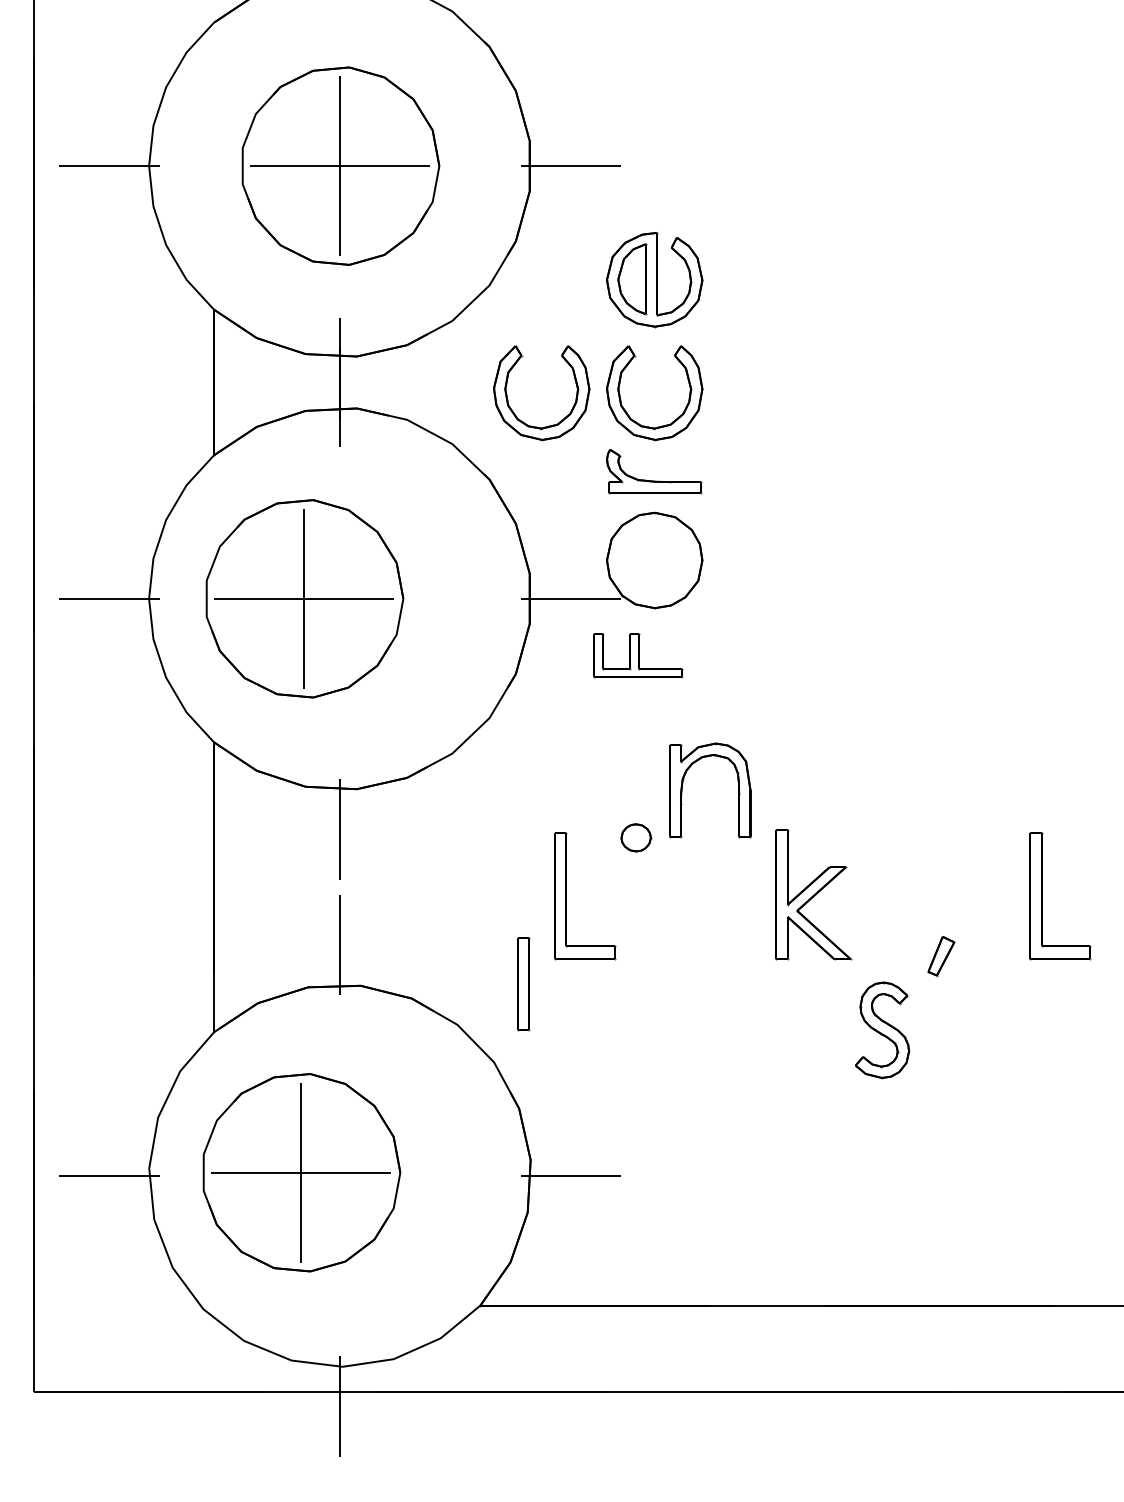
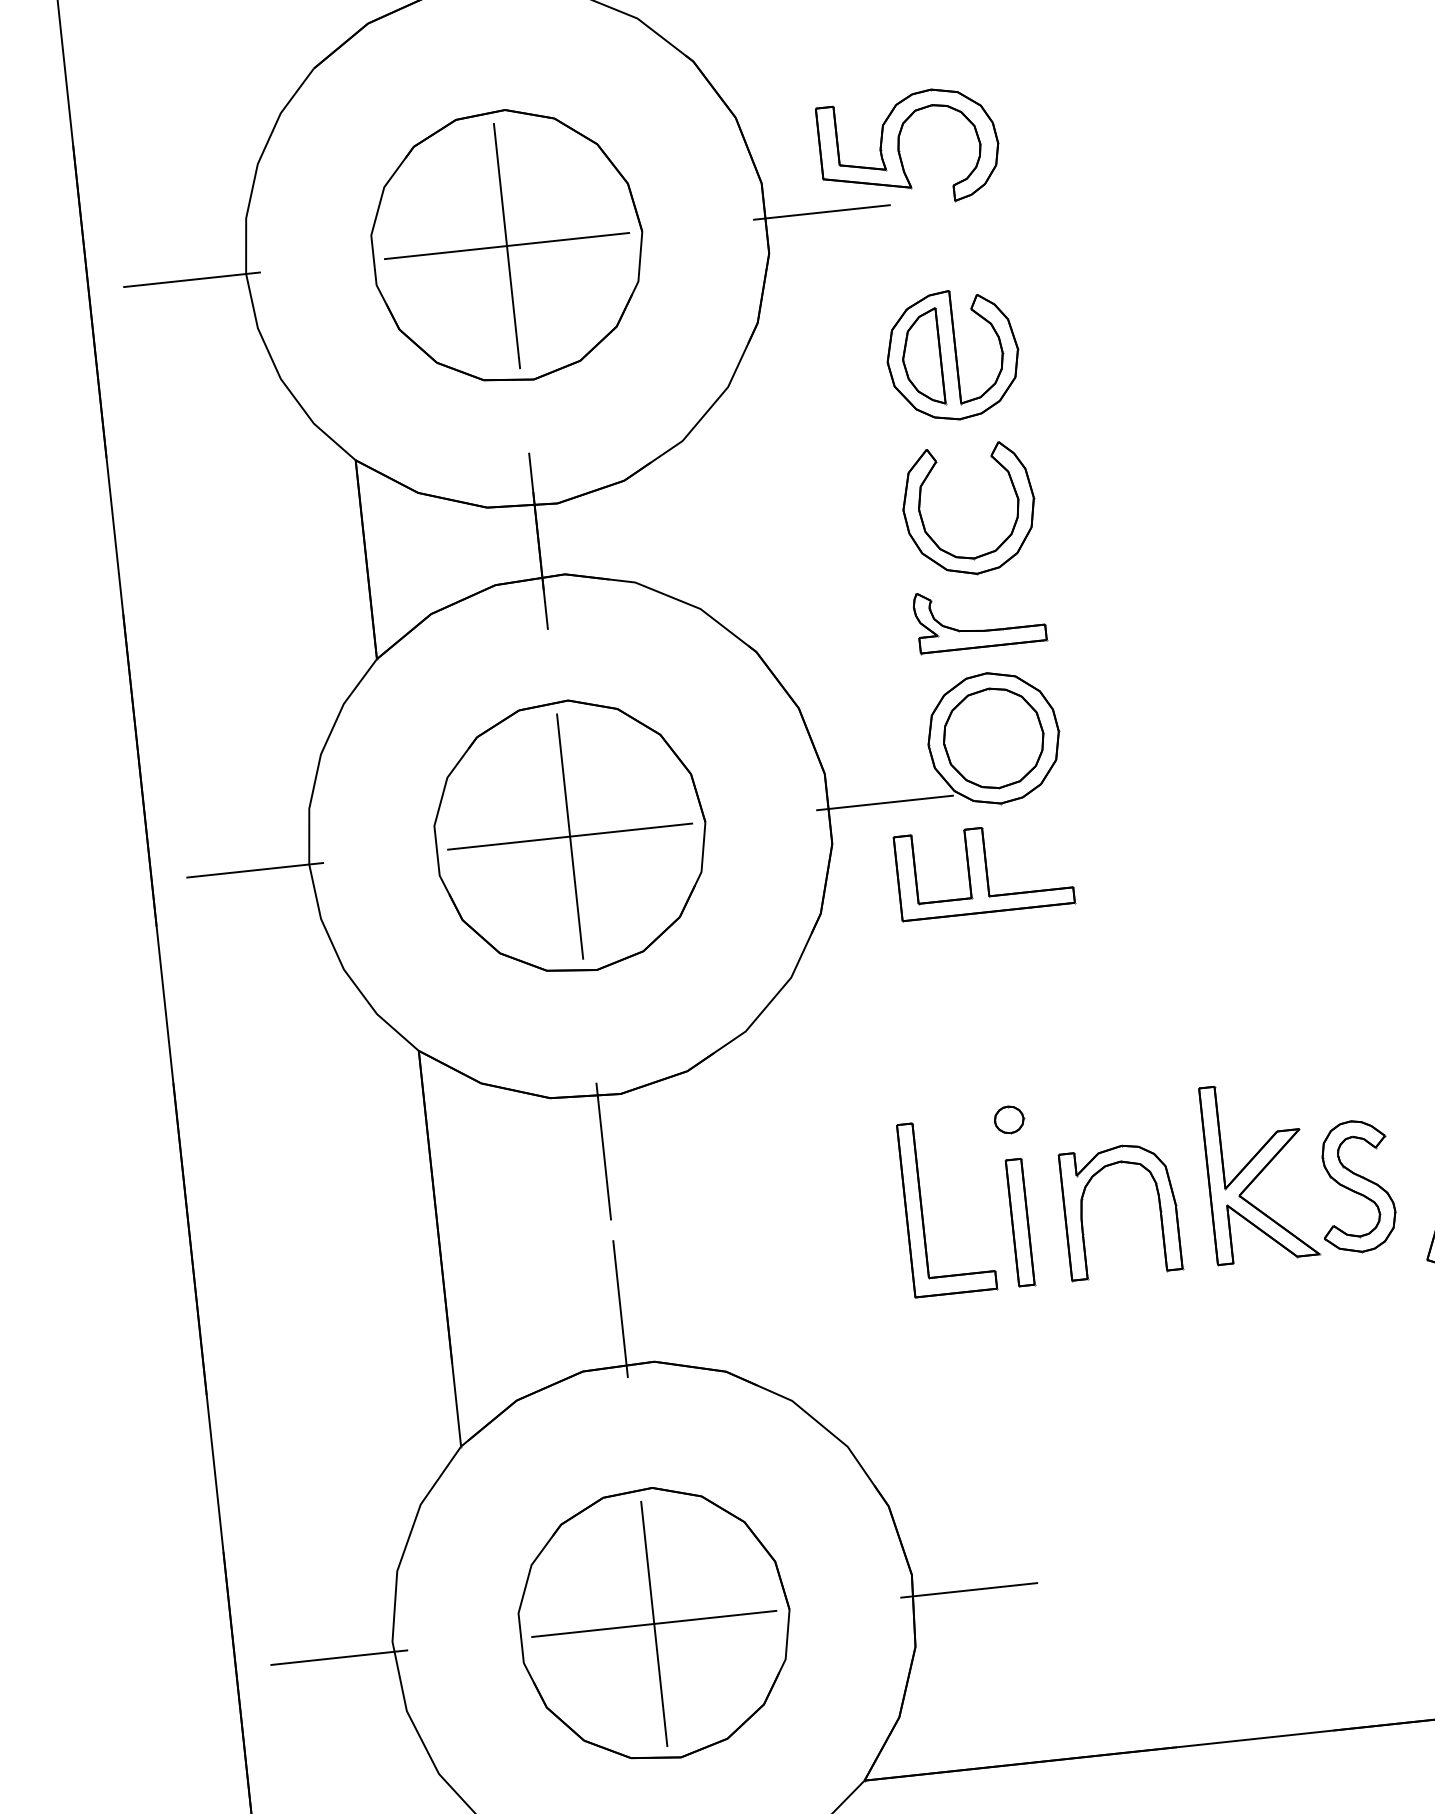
part: (632, 126) -> (900, 149), added
part: (549, 425) -> (830, 569), removed
part: (654, 560) -> (993, 738), added
part: (304, 598) -> (570, 836), moved
part: (638, 655) -> (985, 870), size x1.43
part: (683, 783) -> (1083, 1205), moved
part: (636, 838) -> (1009, 1120), size x0.71
part: (523, 984) -> (1020, 1222), moved
part: (882, 1030) -> (1356, 1186), moved
part: (301, 1172) -> (654, 1623), moved

